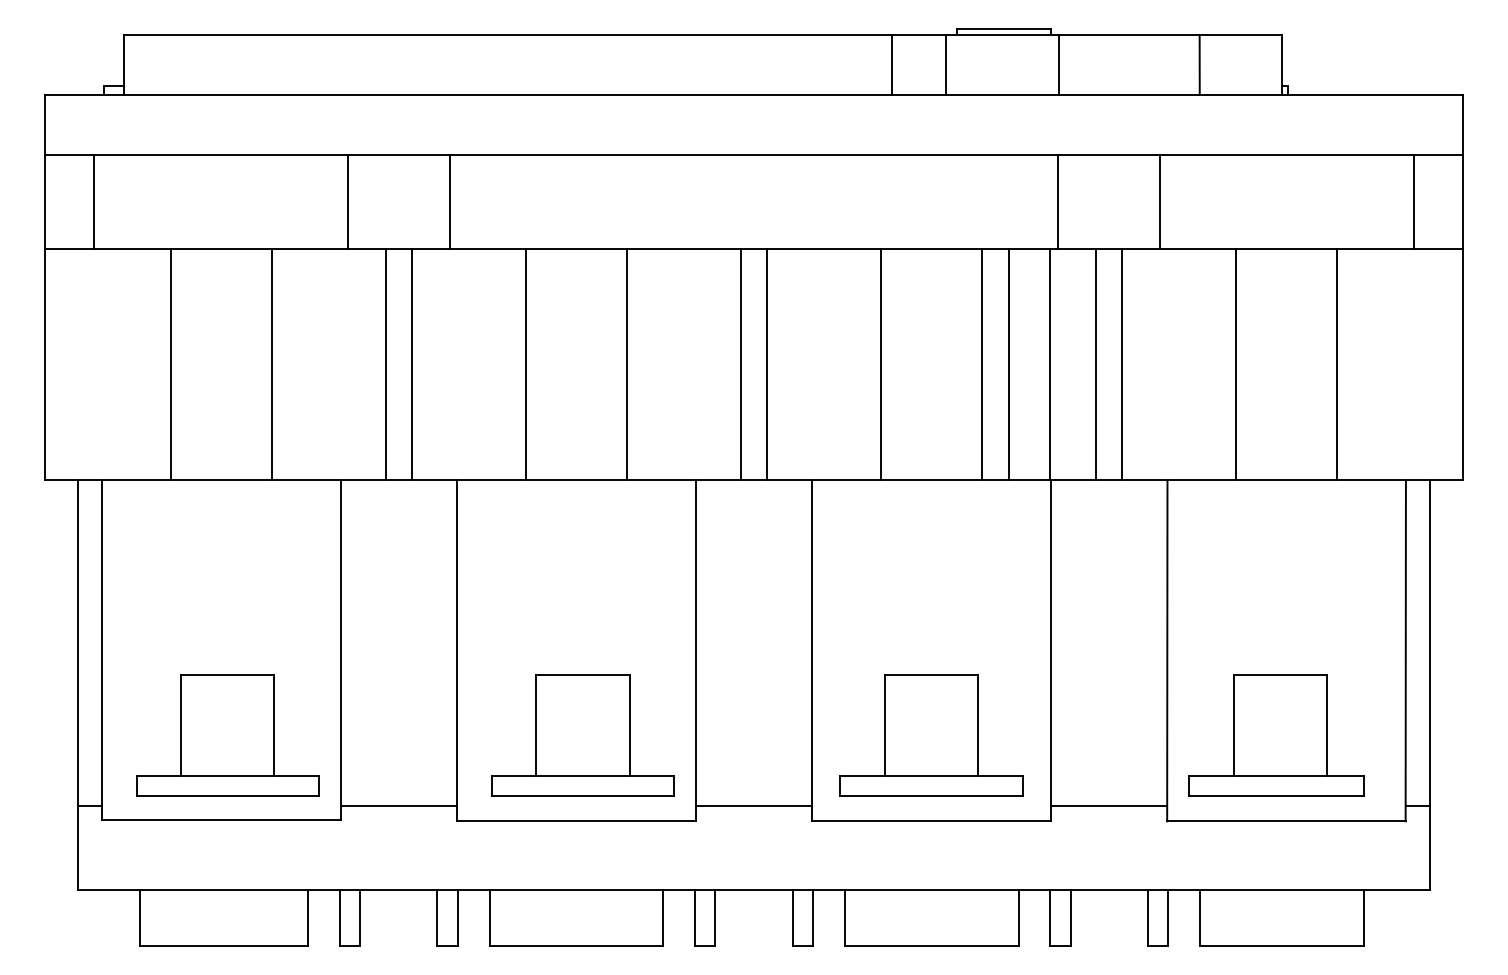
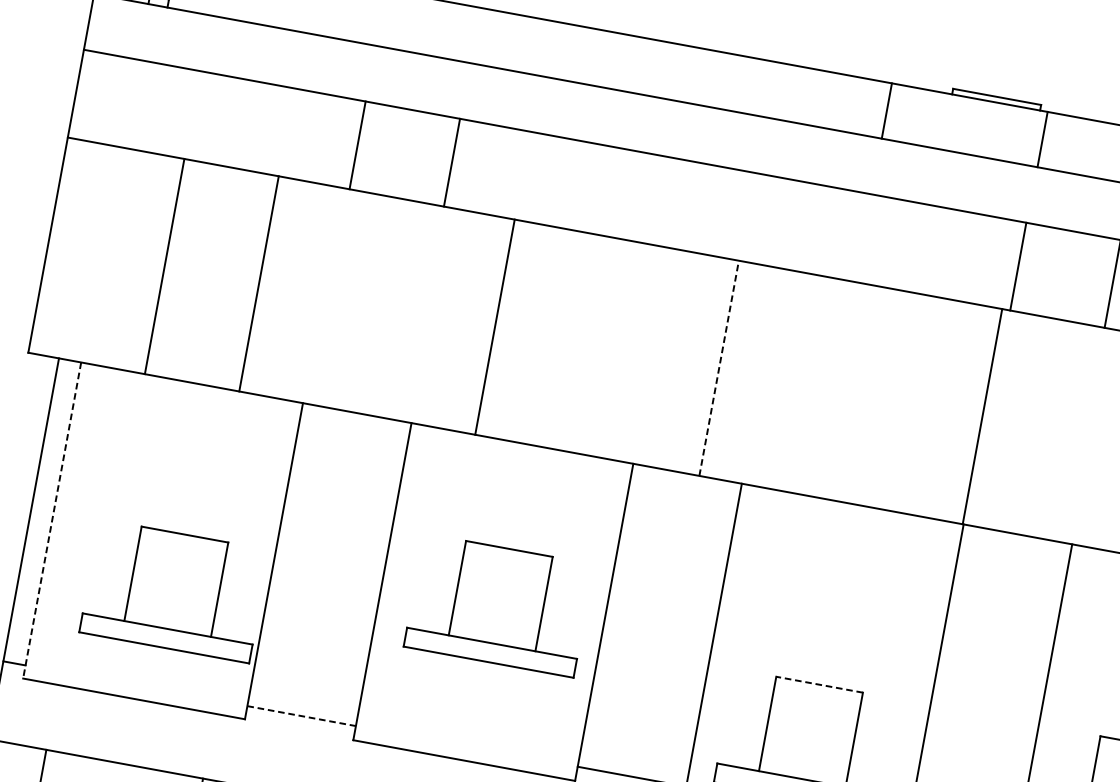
line: (946, 64) -> (937, 119), removed
line: (94, 201) -> (121, 101), removed
line: (386, 364) -> (365, 303), removed
line: (411, 364) -> (388, 307), removed
line: (627, 364) -> (589, 344), removed
line: (741, 364) -> (695, 363), removed
line: (766, 364) -> (719, 368), solid -> dashed
line: (880, 364) -> (825, 387), removed
line: (982, 364) -> (919, 404), removed
line: (1009, 364) -> (945, 409), removed
line: (1096, 364) -> (1025, 424), removed
line: (1121, 364) -> (1049, 428), removed
line: (102, 650) -> (52, 520), solid -> dashed
line: (931, 674) -> (819, 684), solid -> dashed
part: (227, 735) -> (174, 591), moved
part: (582, 735) -> (498, 605), moved
line: (399, 806) -> (302, 716), solid -> dashed

